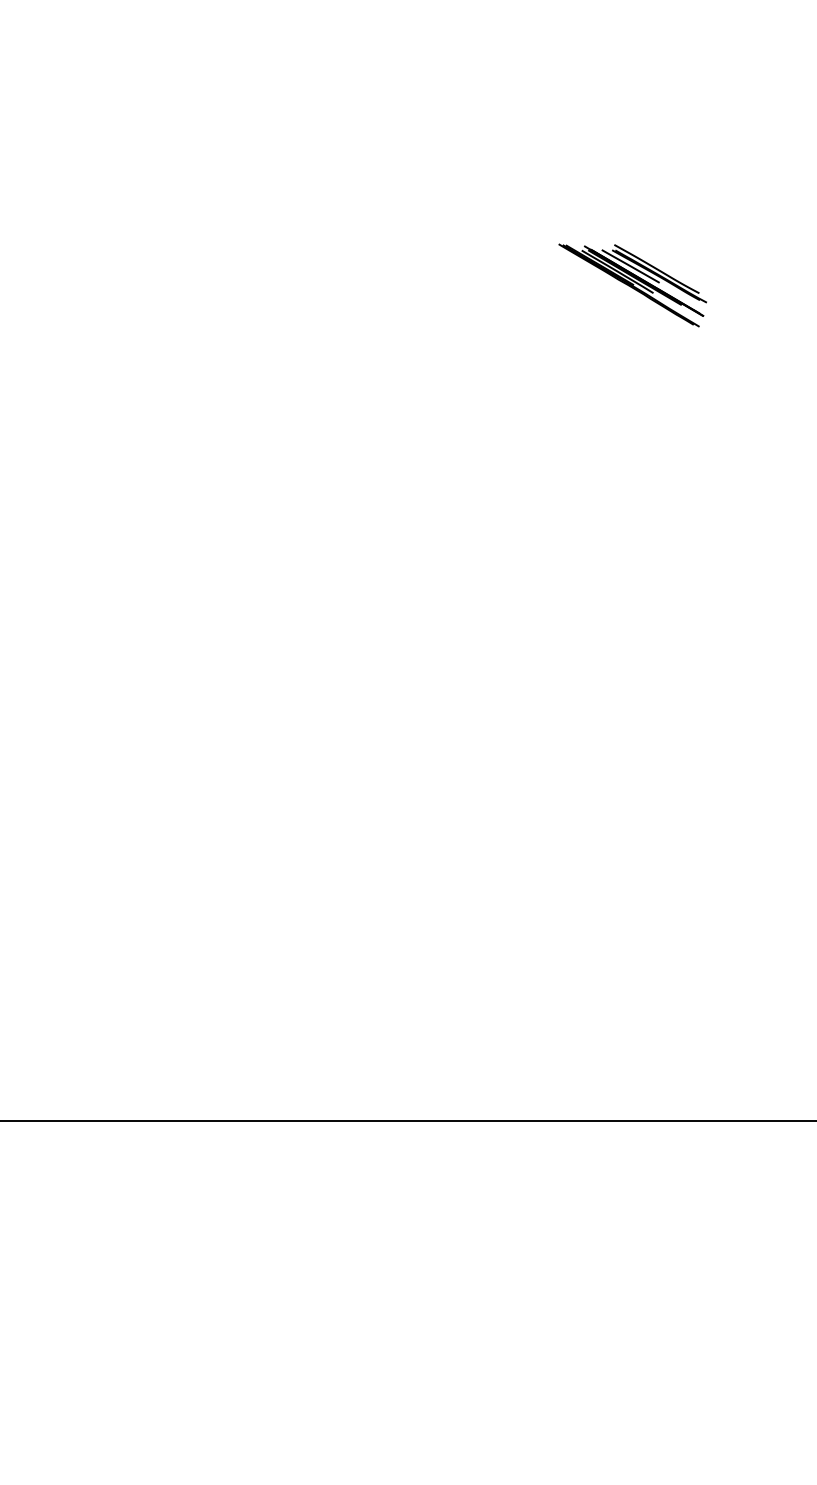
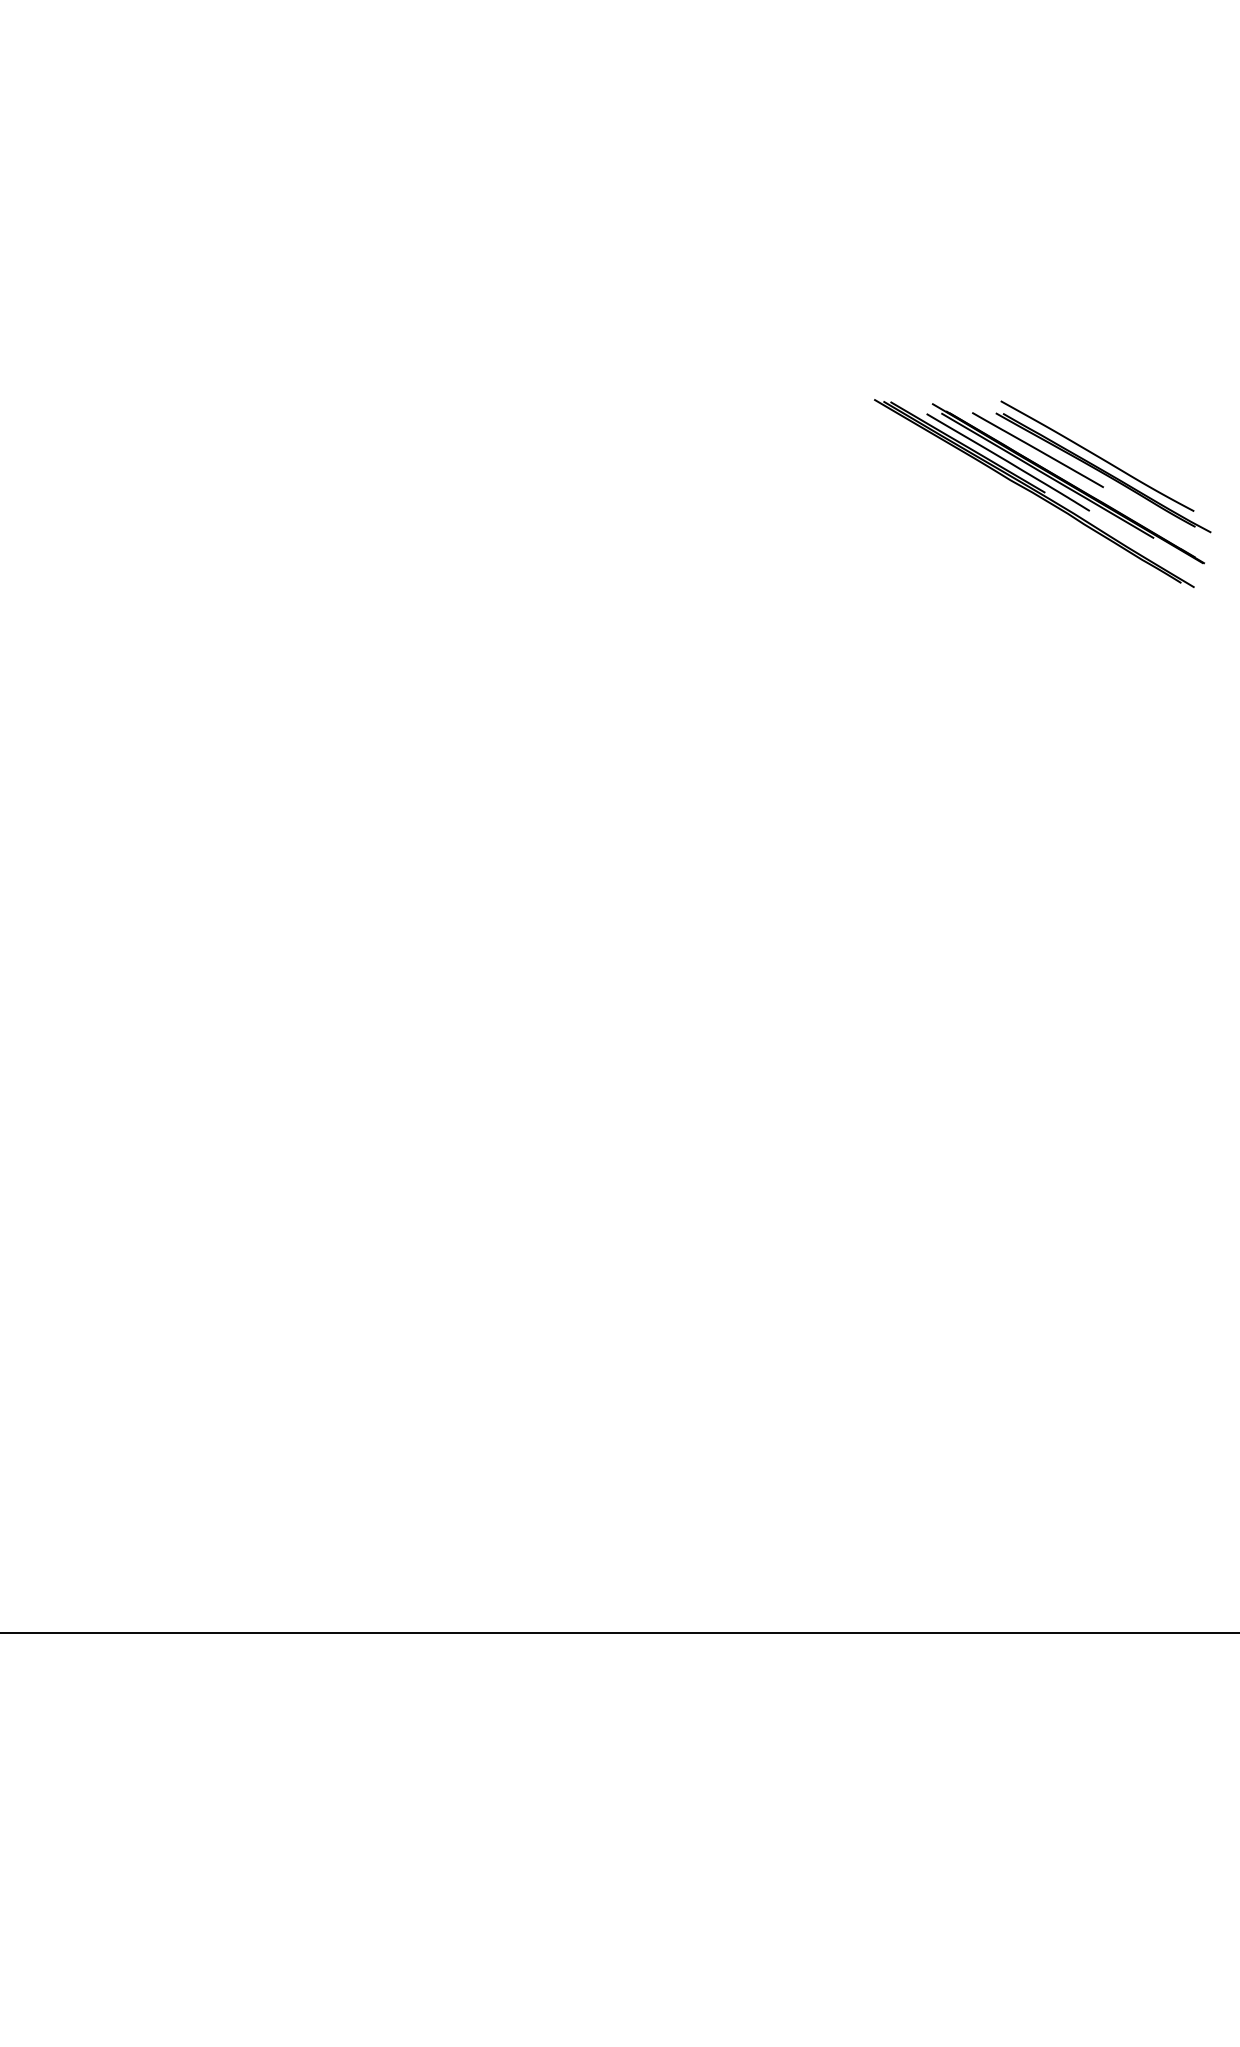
part: (632, 285) -> (1042, 493), size x1.67

